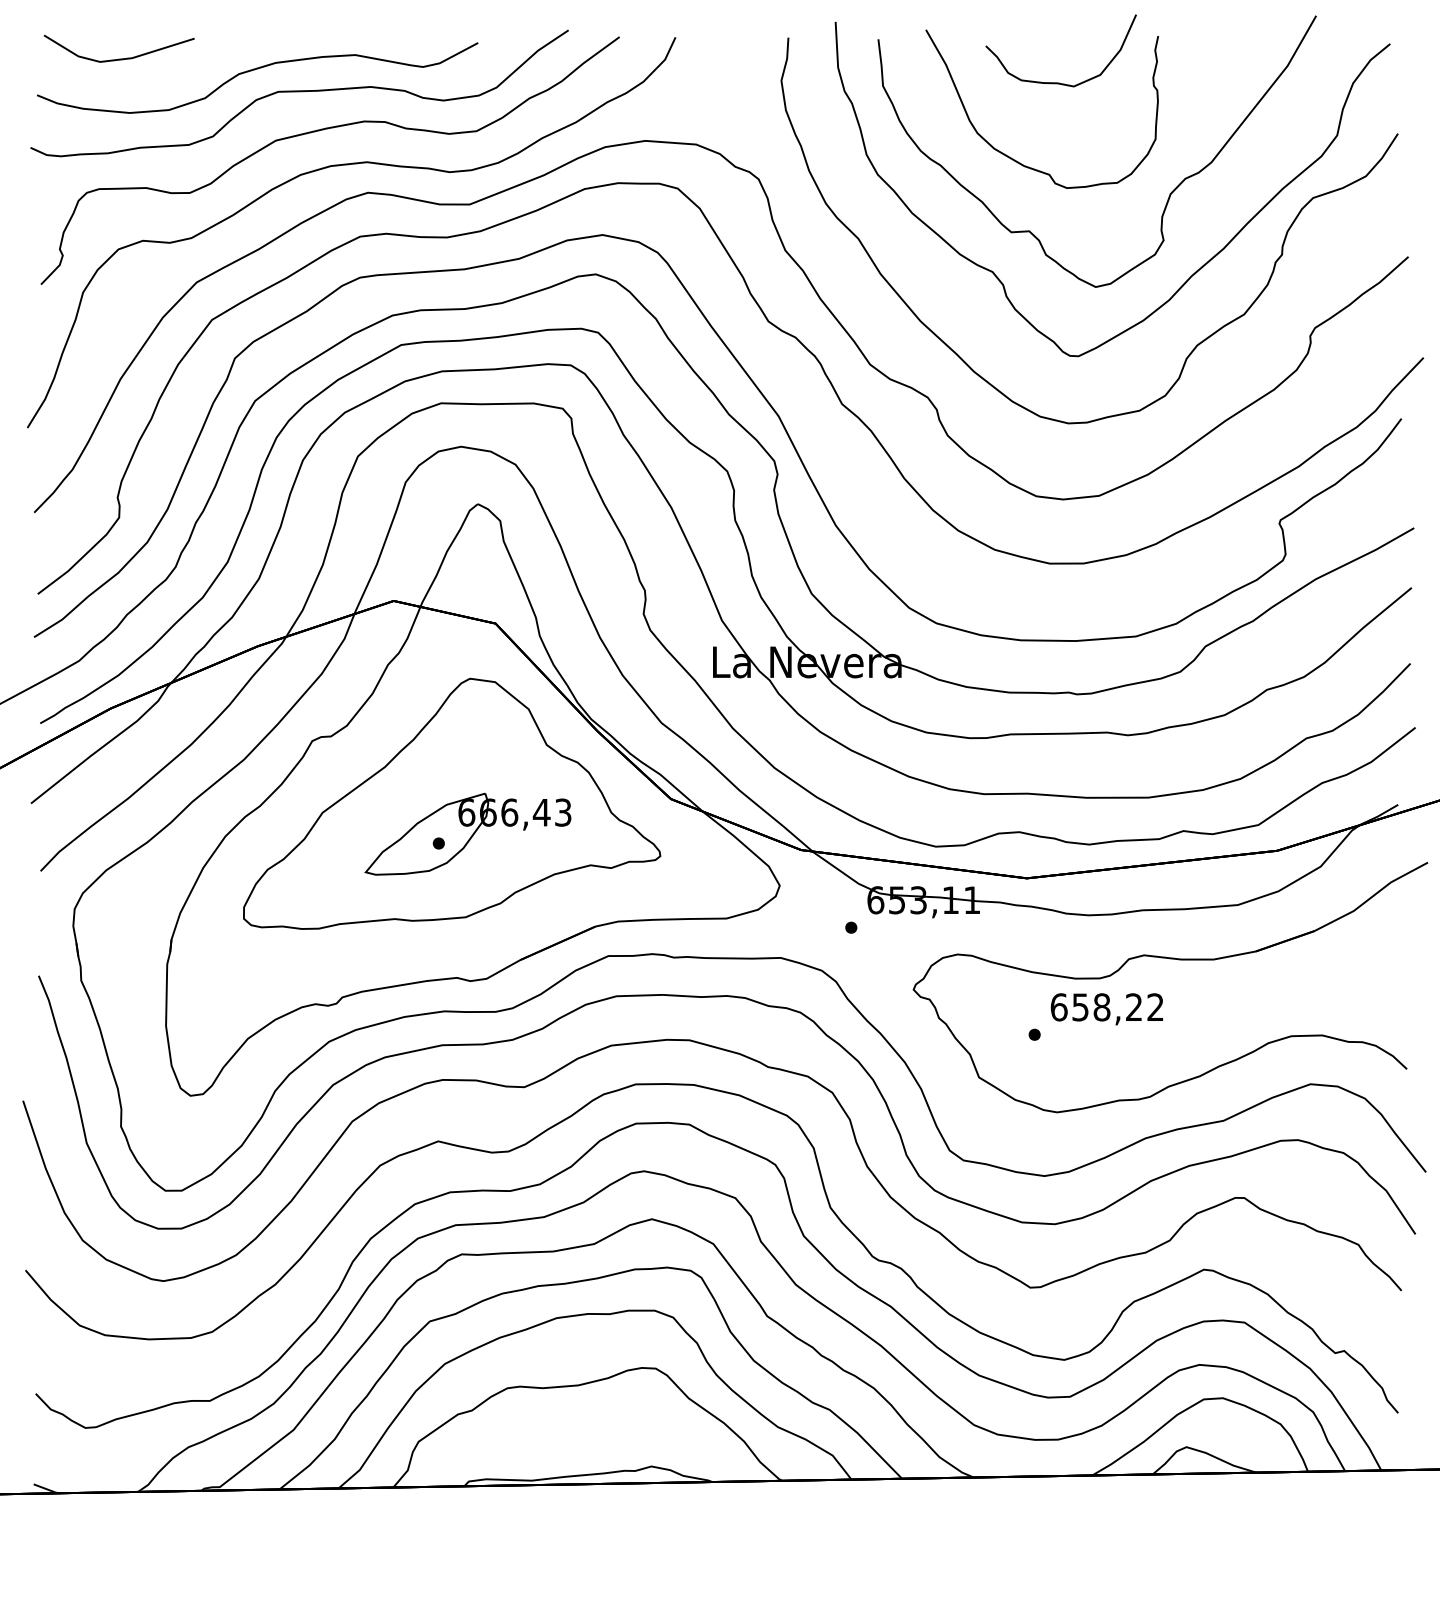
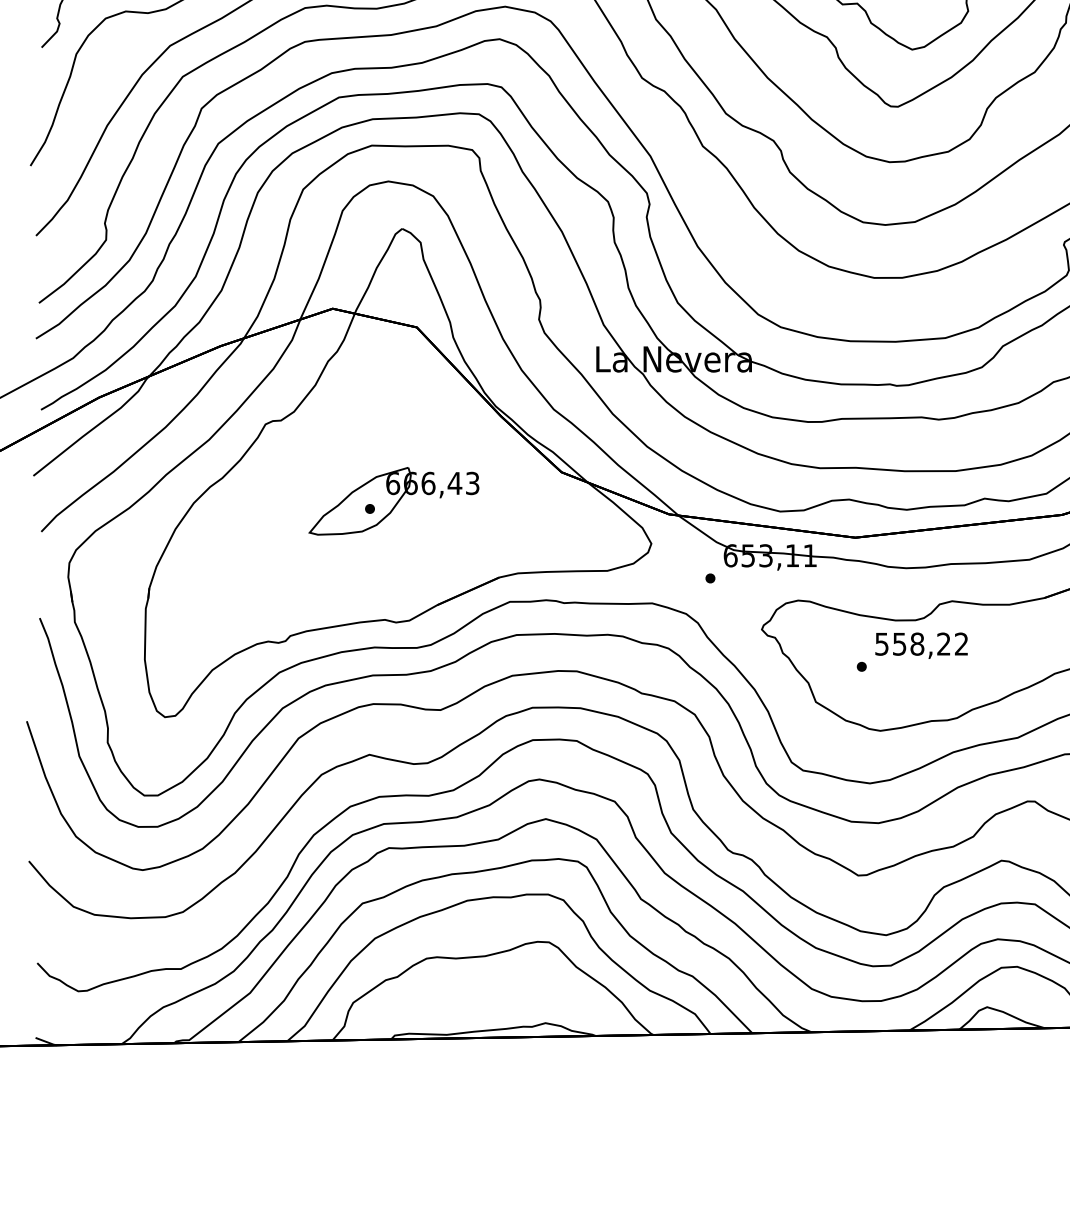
part: (452, 803) -> (381, 475), removed
text: (1058, 1007) -> (881, 644), 658,22 -> 558,22

